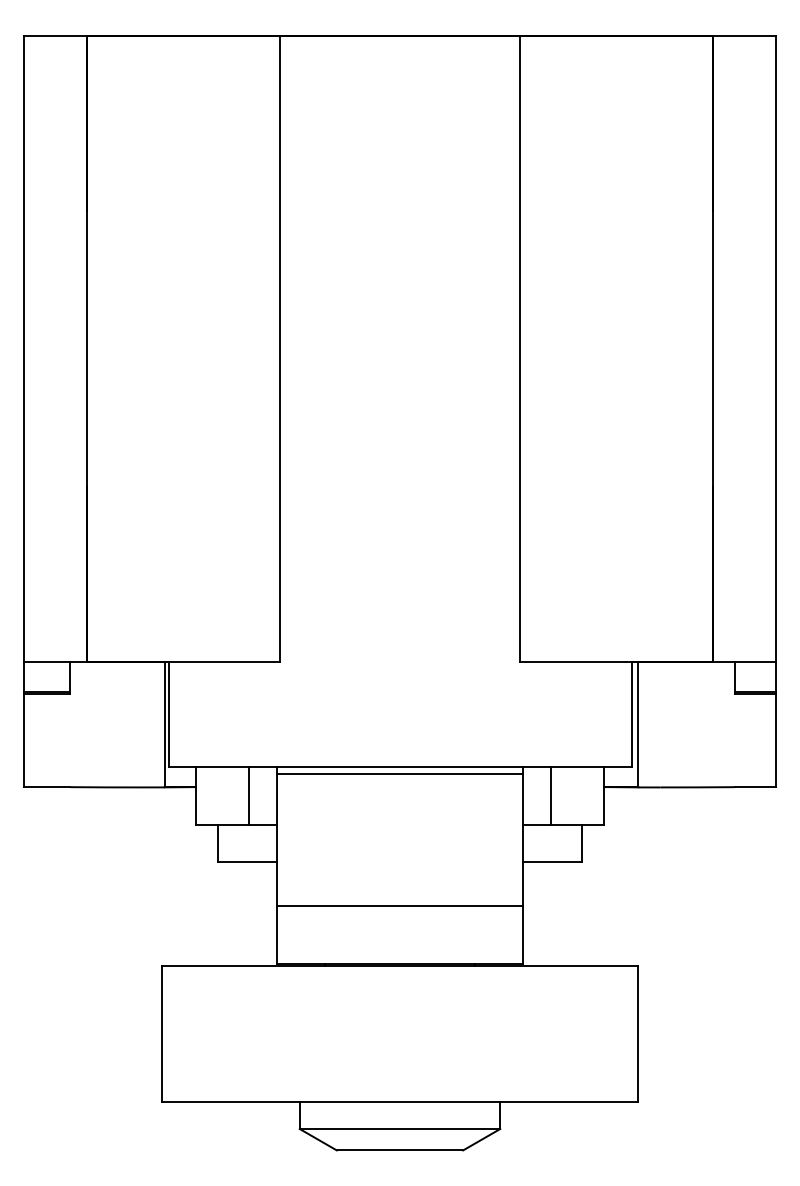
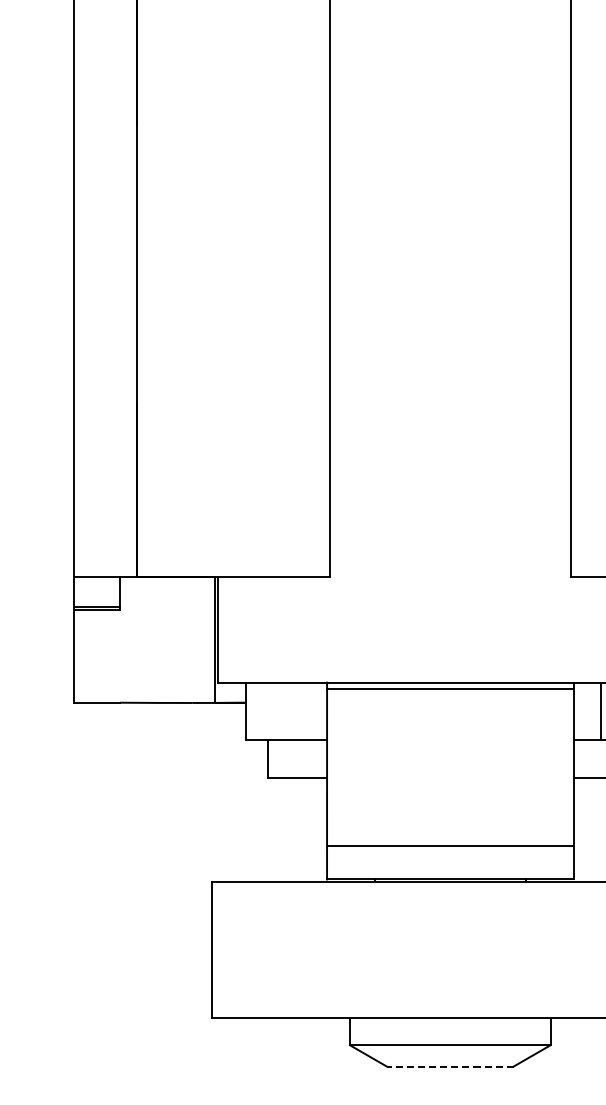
line: (249, 795) -> (299, 711), removed
line: (399, 906) -> (449, 846), moved
line: (399, 1150) -> (449, 1066), solid -> dashed

